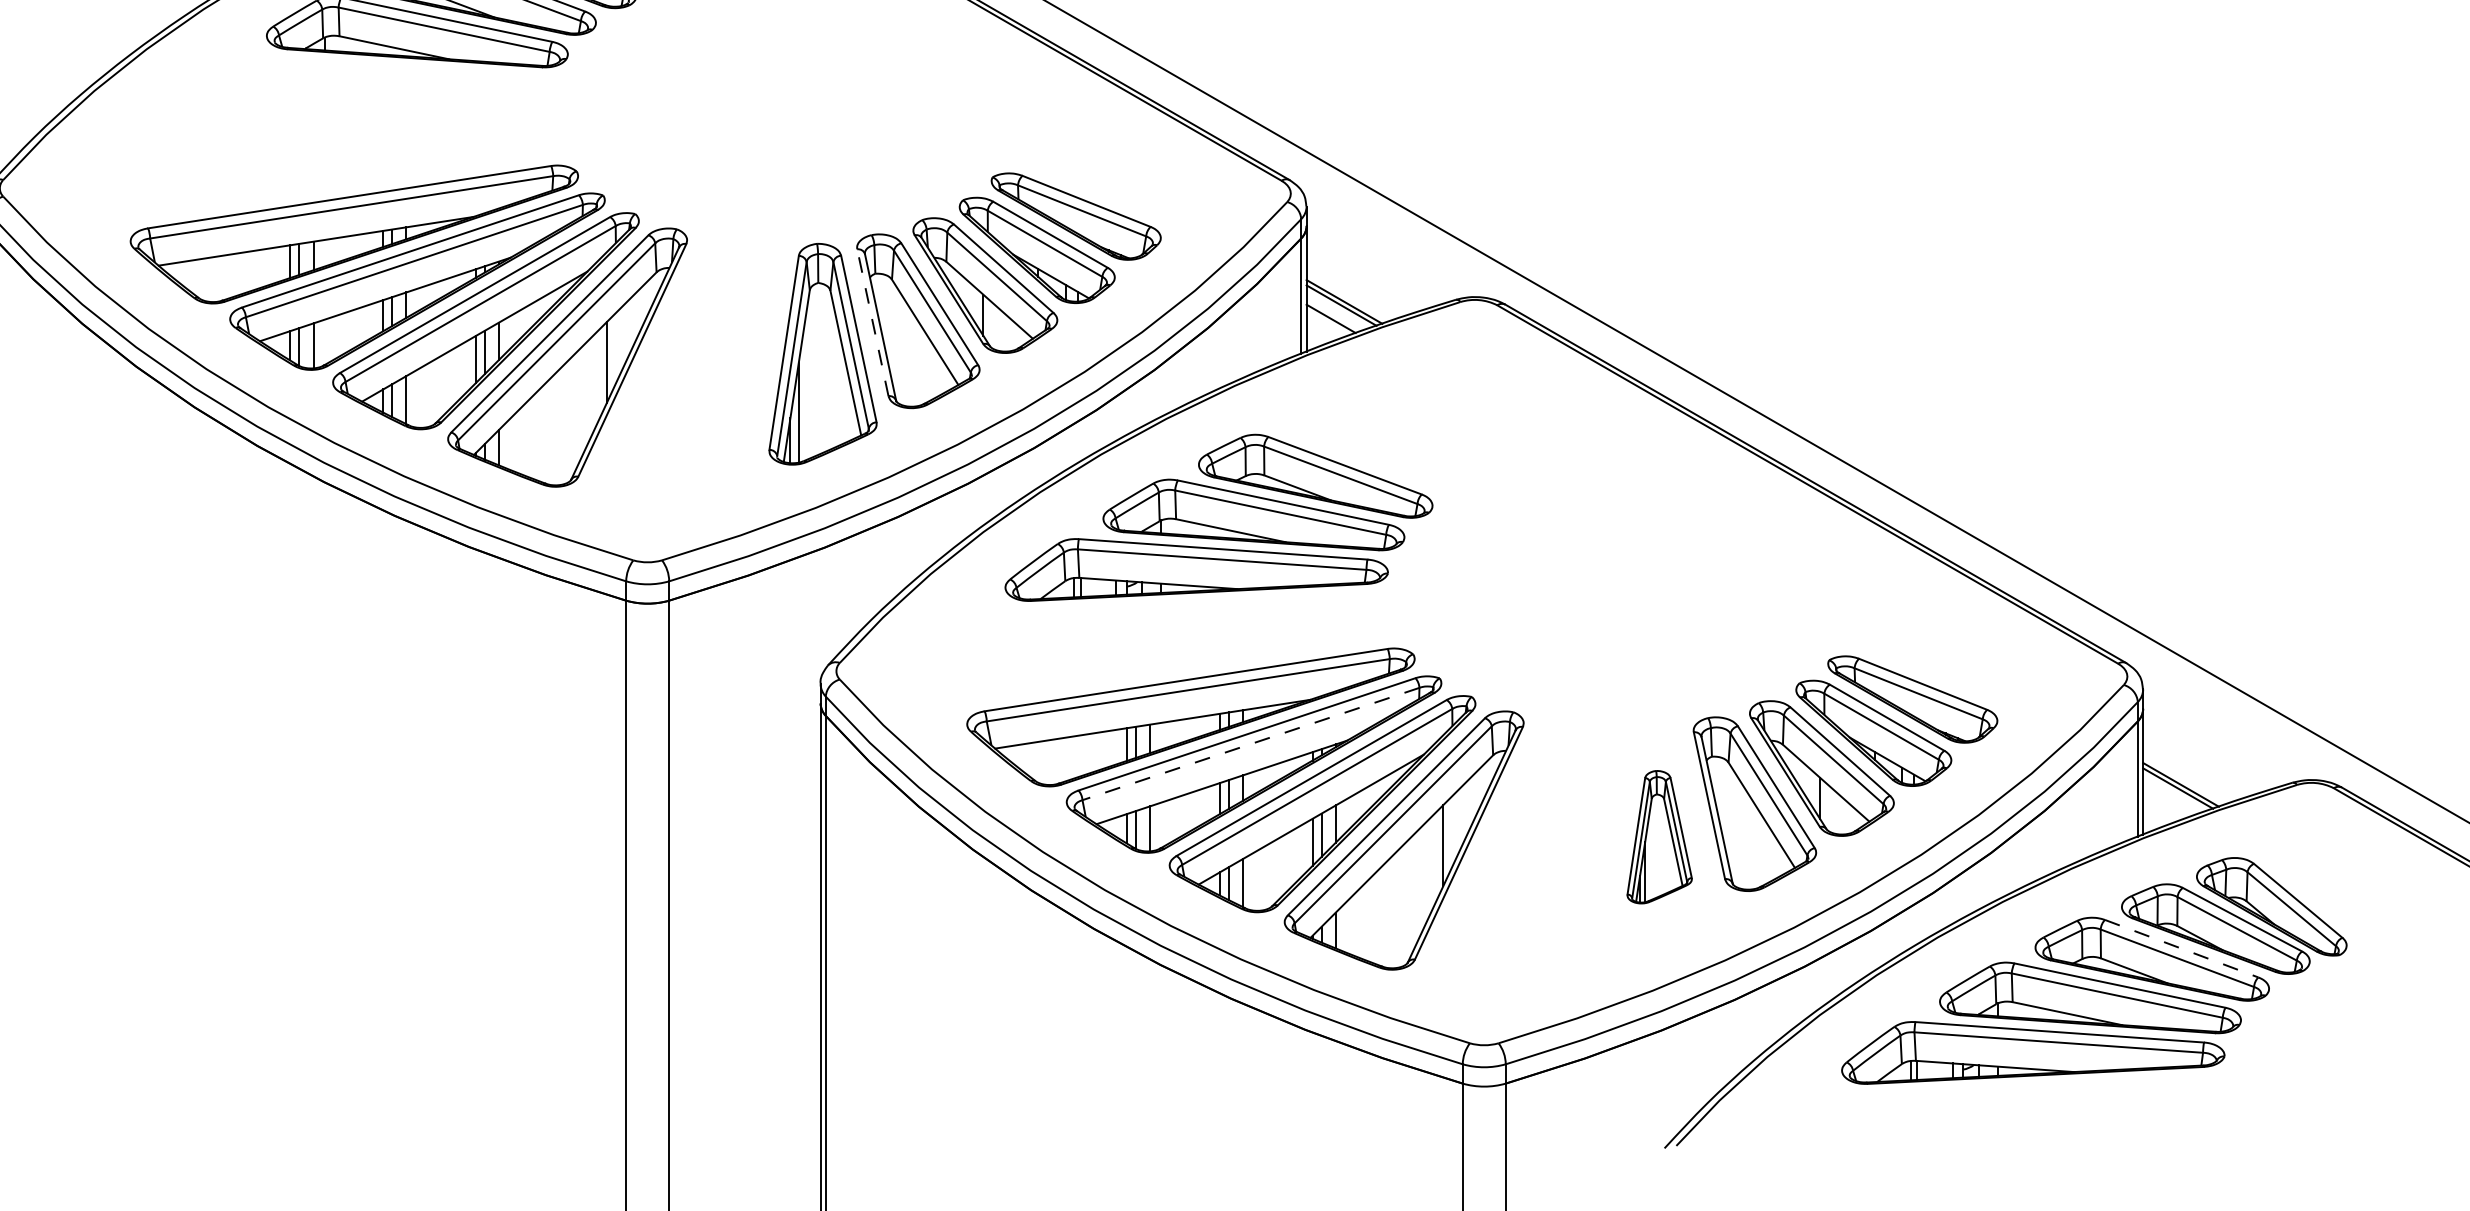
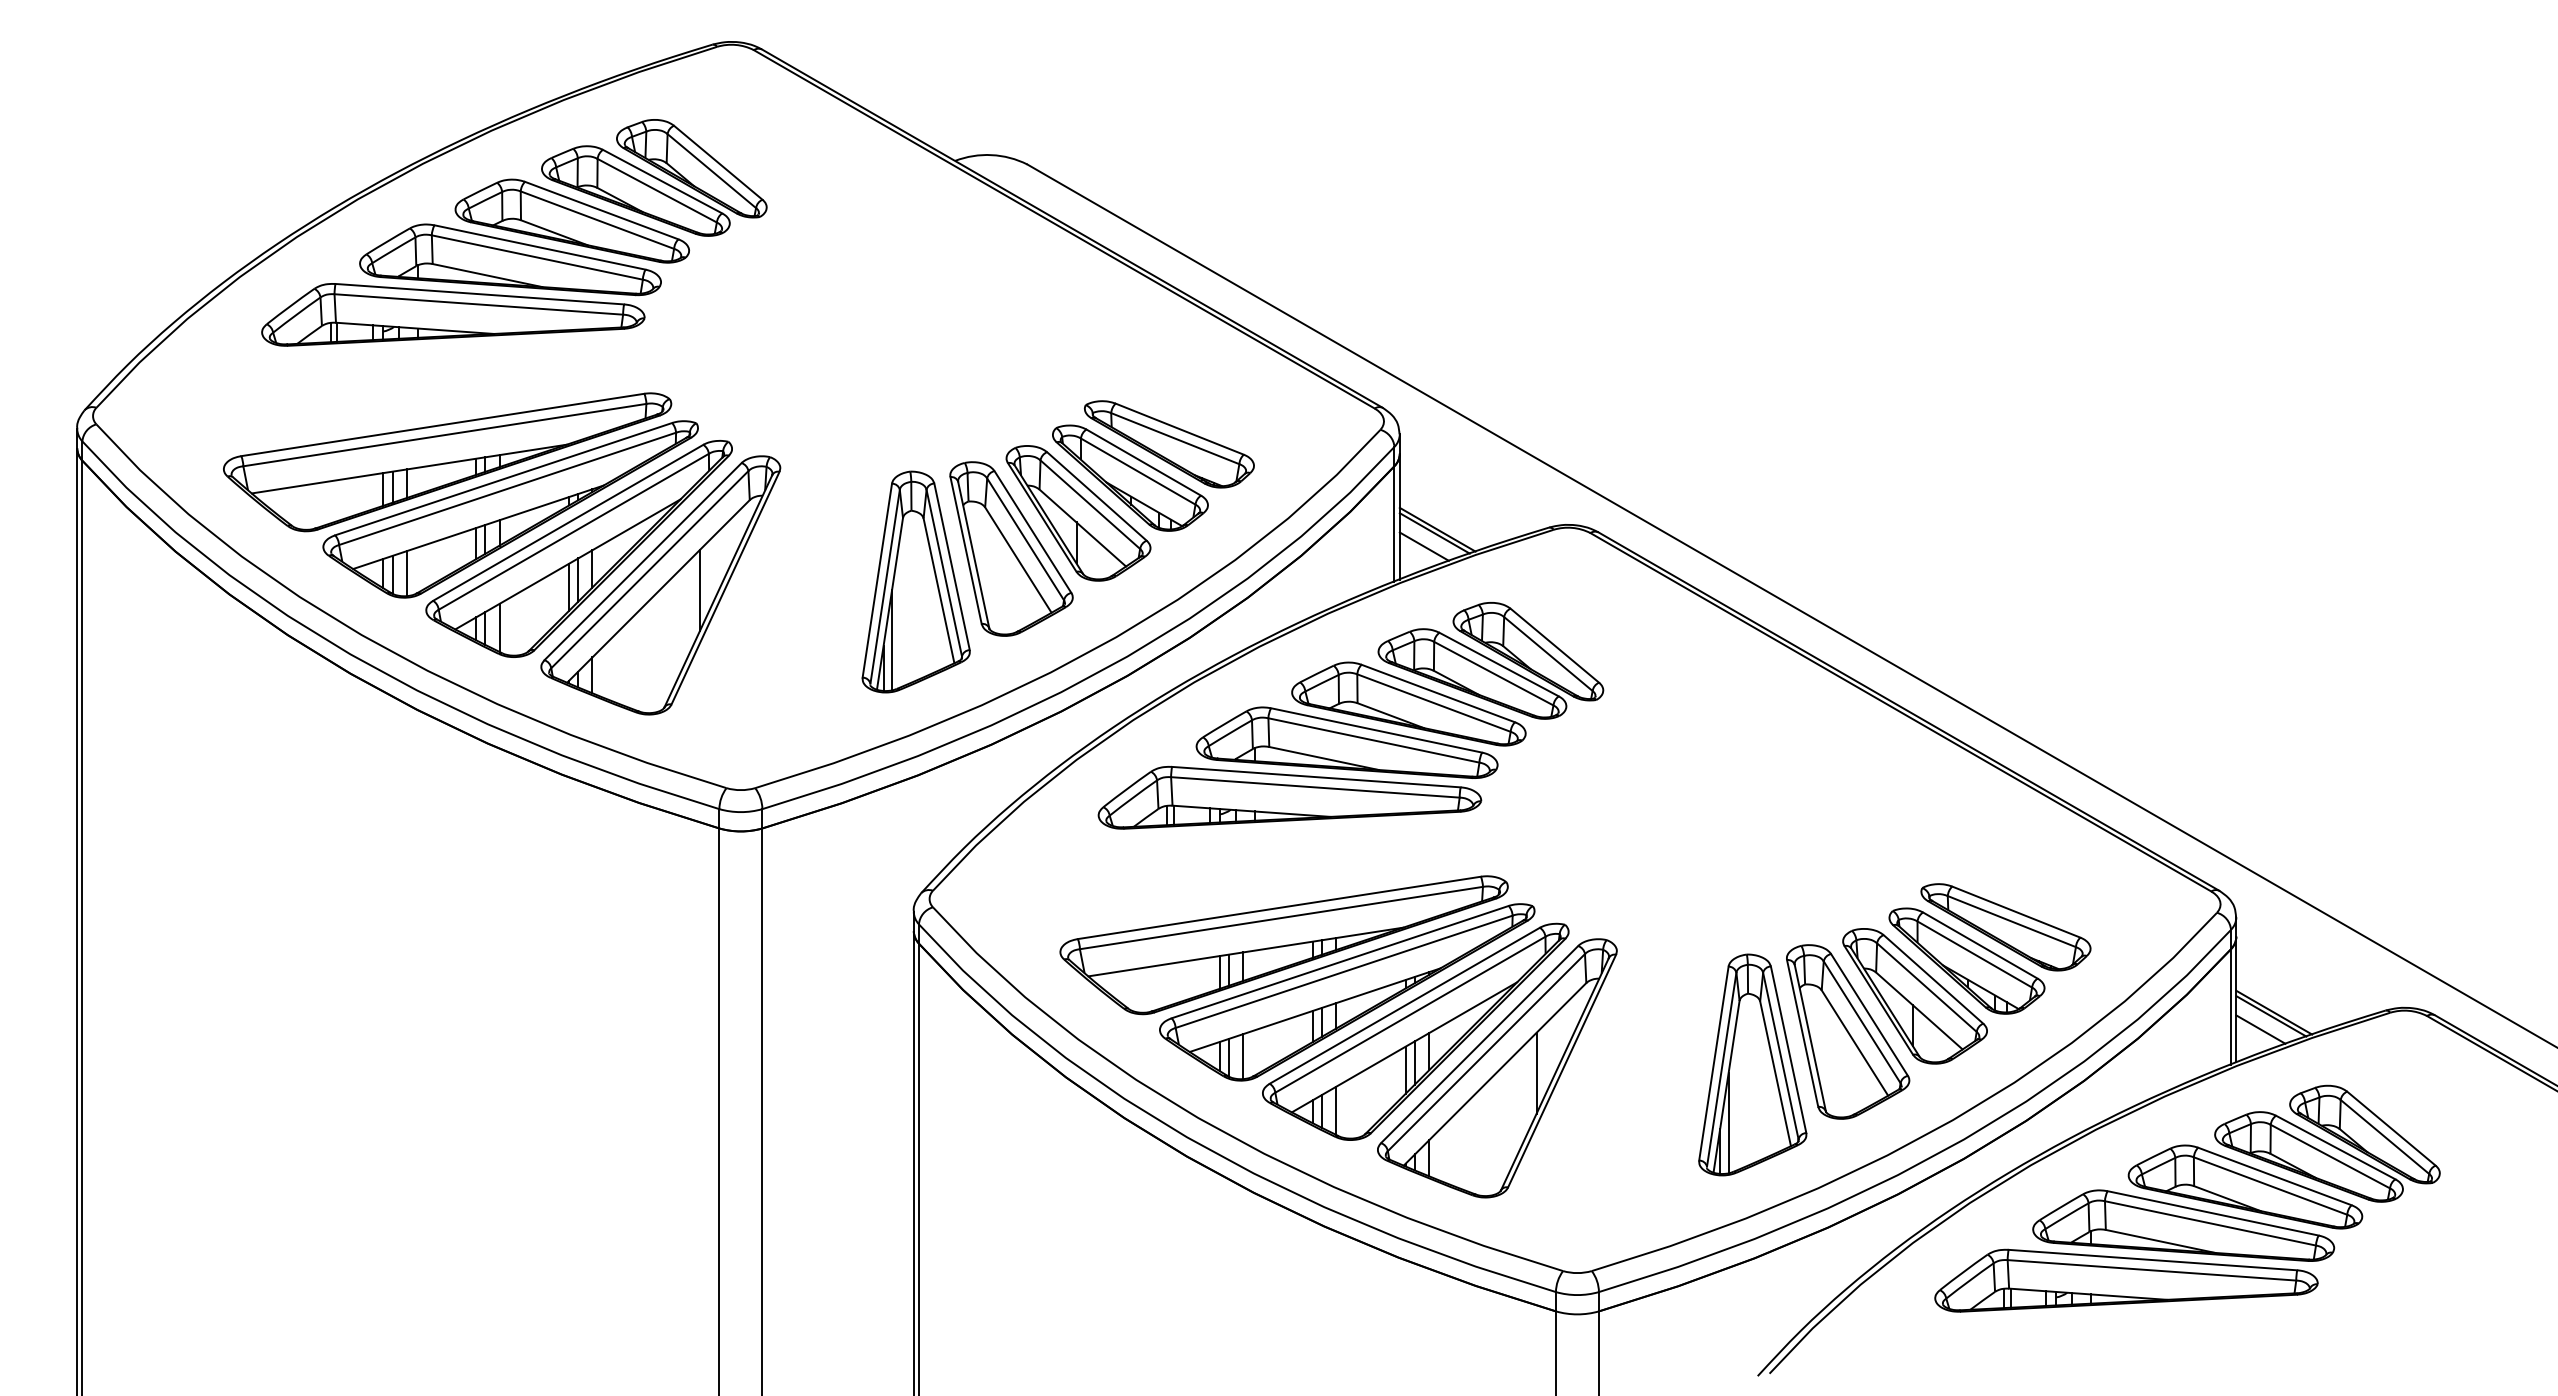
part: (360, 86) -> (453, 314), added
line: (872, 322) -> (965, 550), dashed -> solid
part: (1397, 432) -> (1490, 660), added
line: (1251, 743) -> (1344, 971), dashed -> solid
line: (2167, 801) -> (2260, 1029), added
part: (1659, 836) -> (1752, 1064), size x1.67
line: (2181, 948) -> (2274, 1176), dashed -> solid

